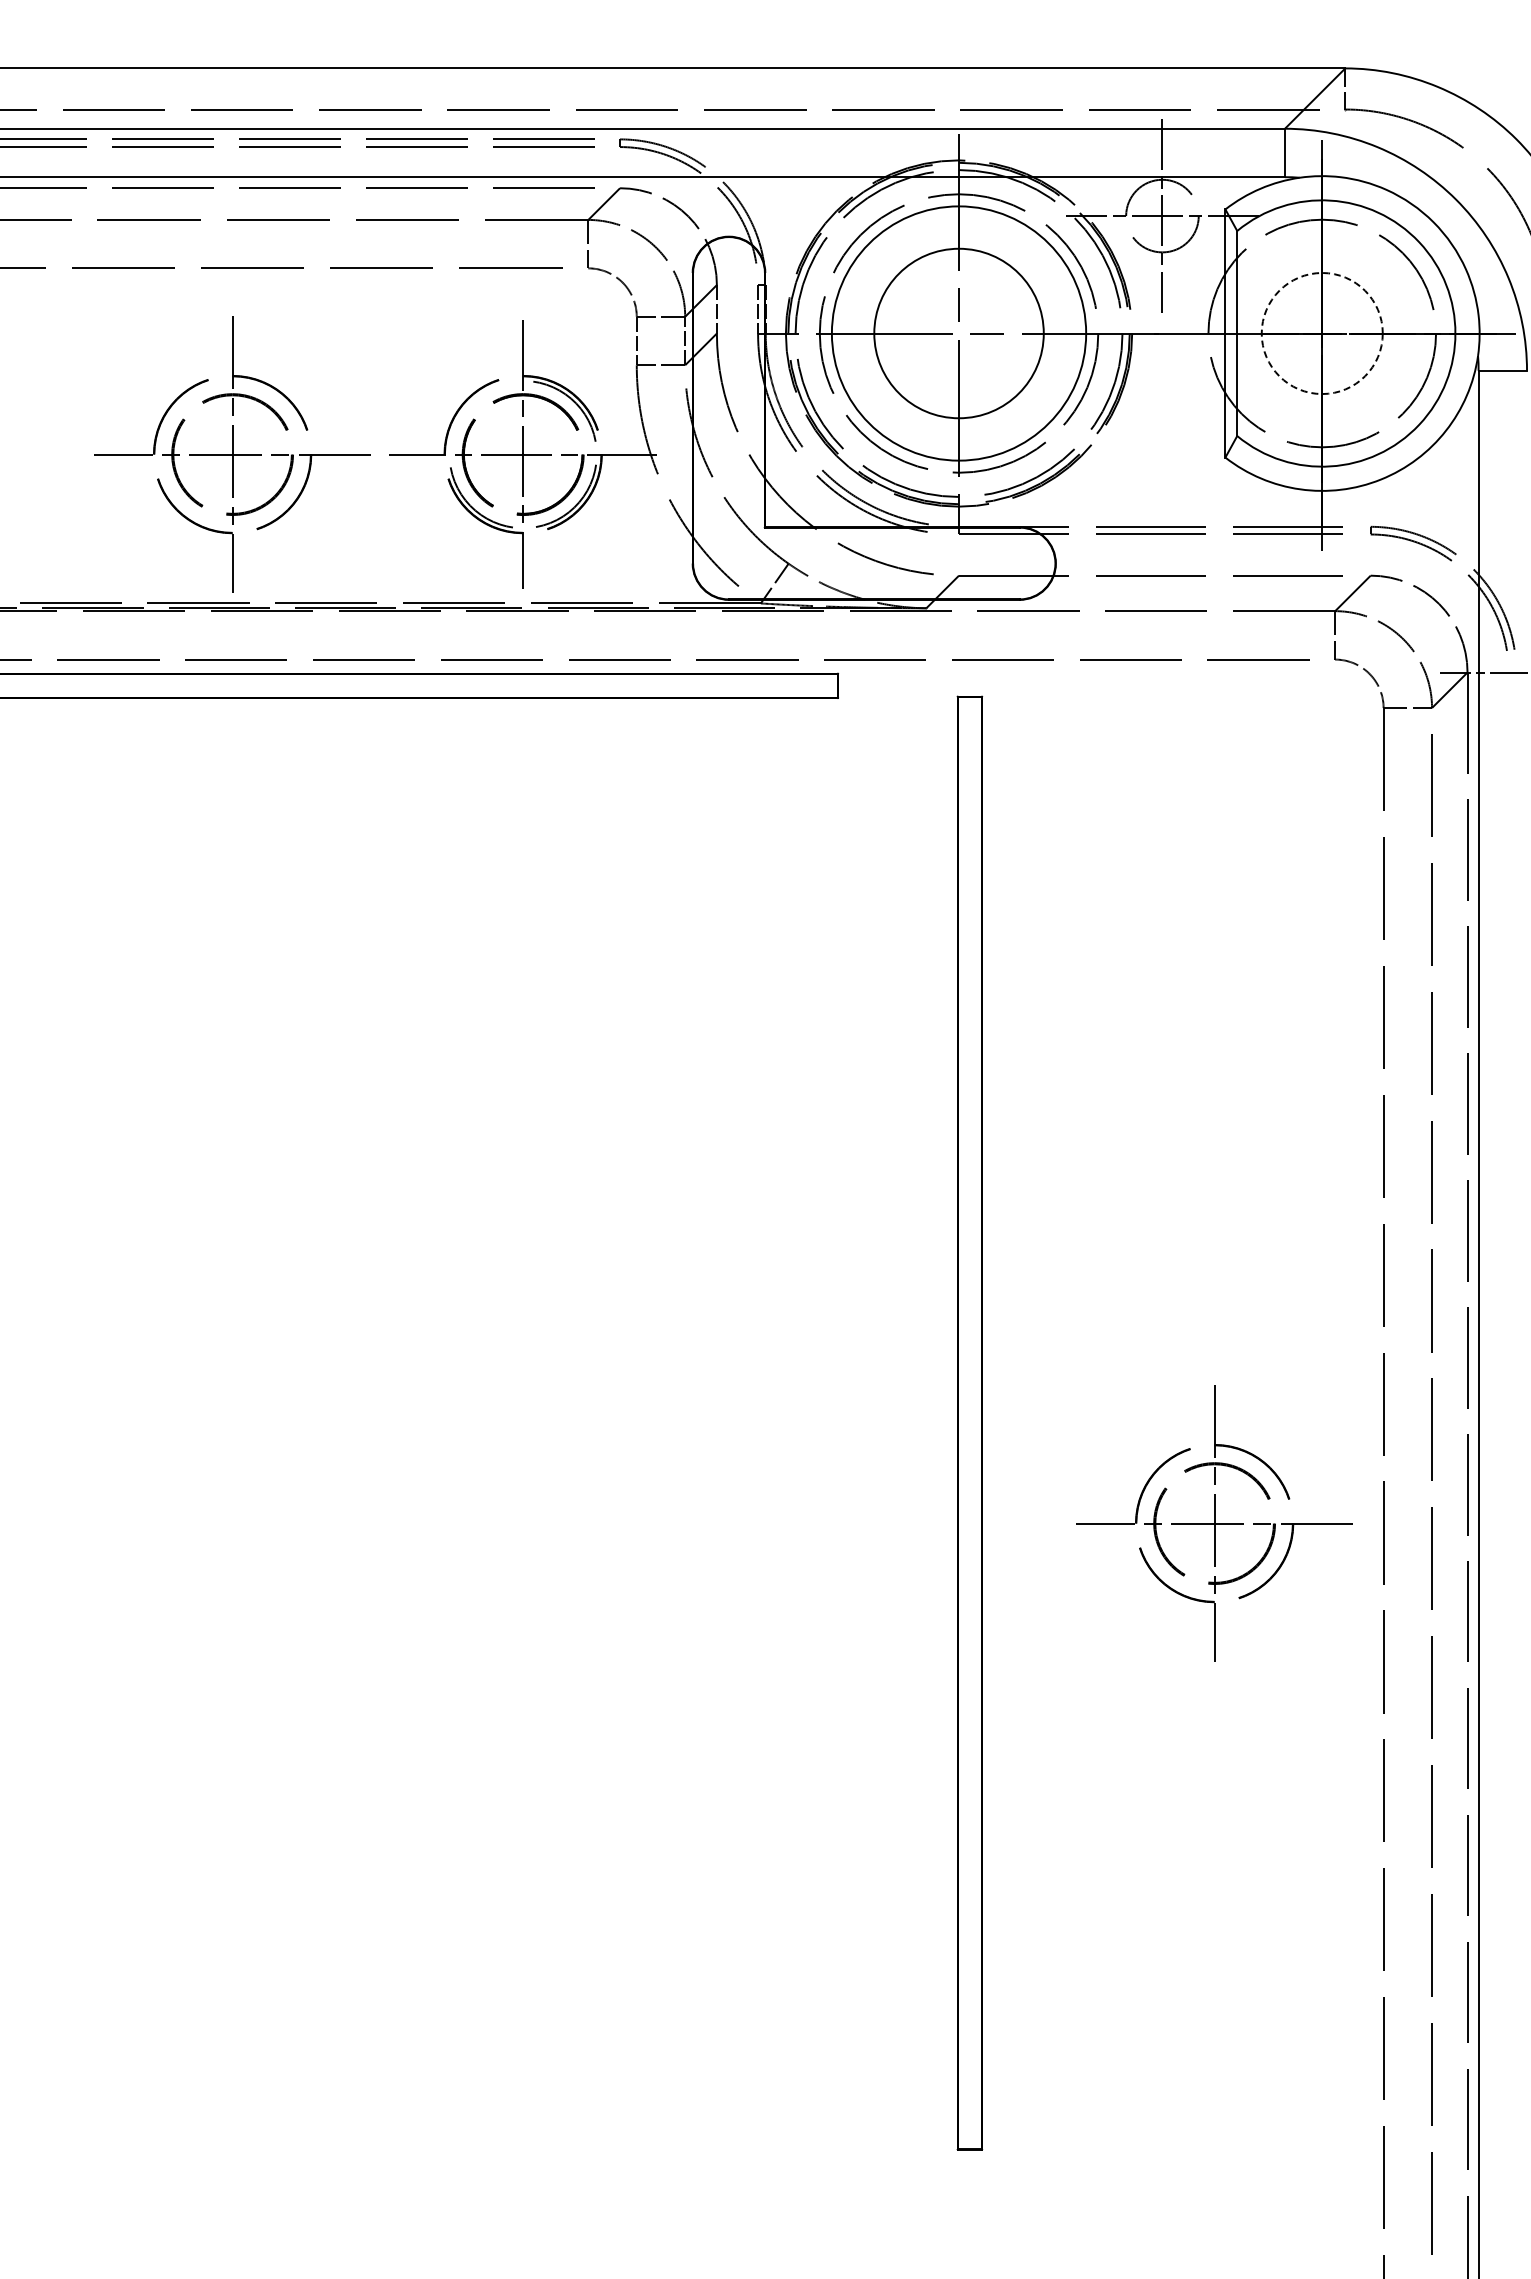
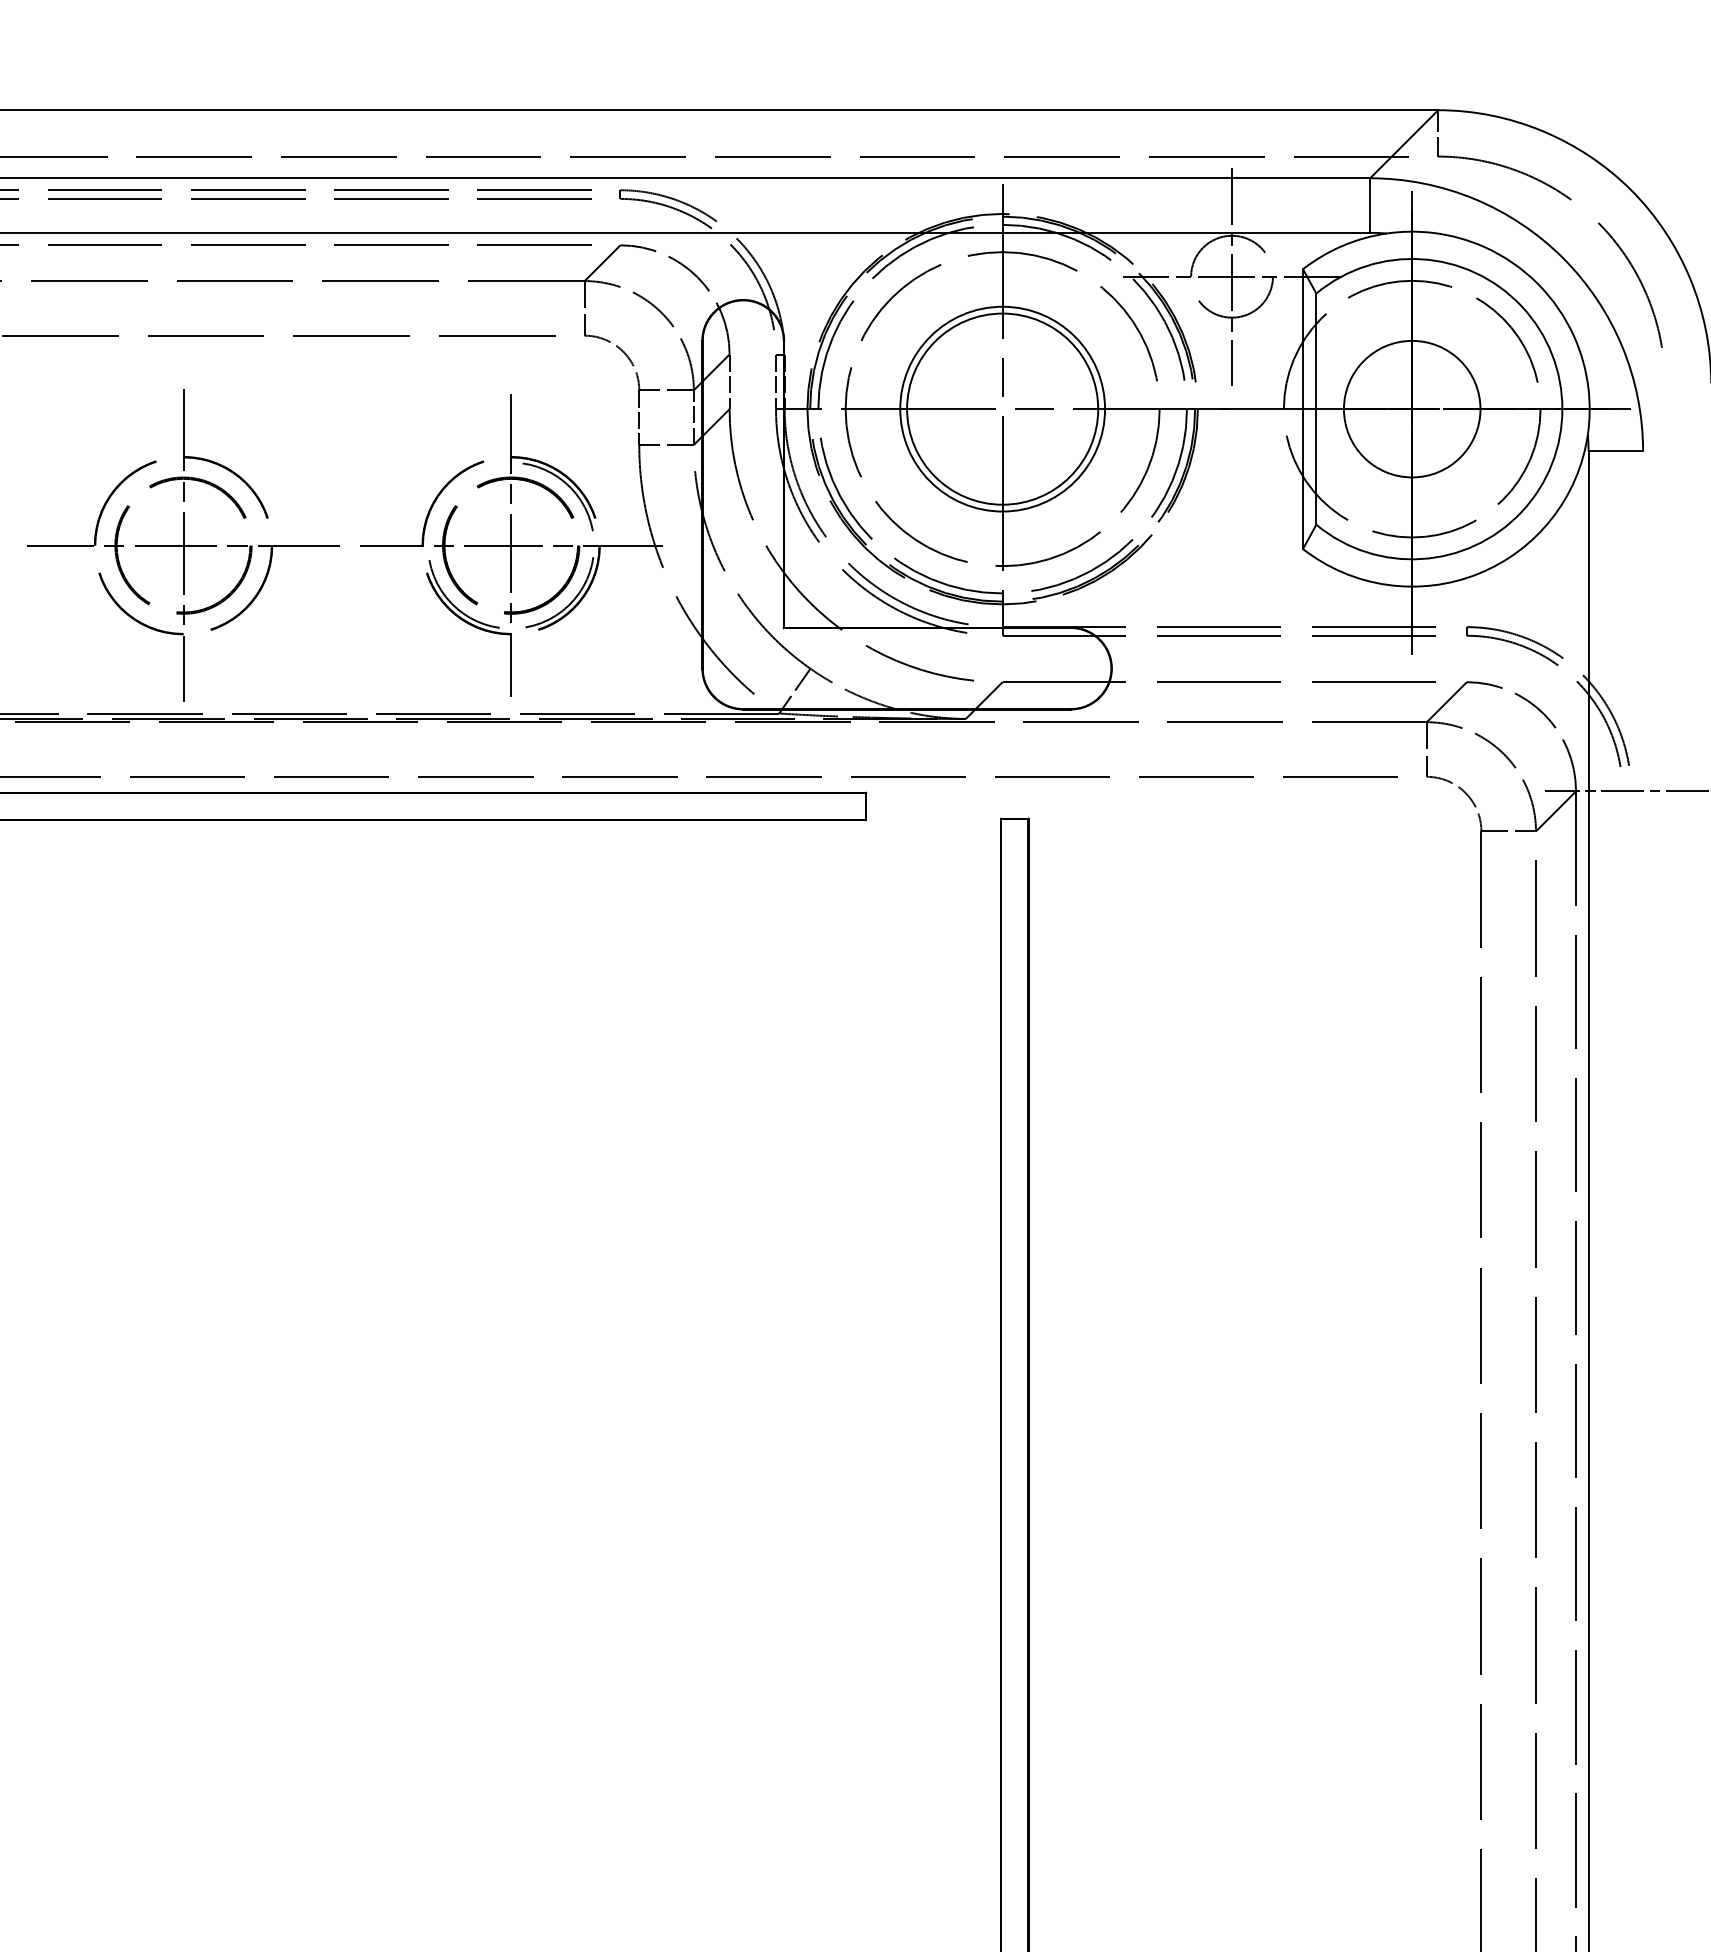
circle: (958, 333) -> (1002, 409), size x0.71
circle: (1321, 333) -> (1411, 409), dashed -> solid
part: (1214, 1523) -> (1290, 1750), removed

